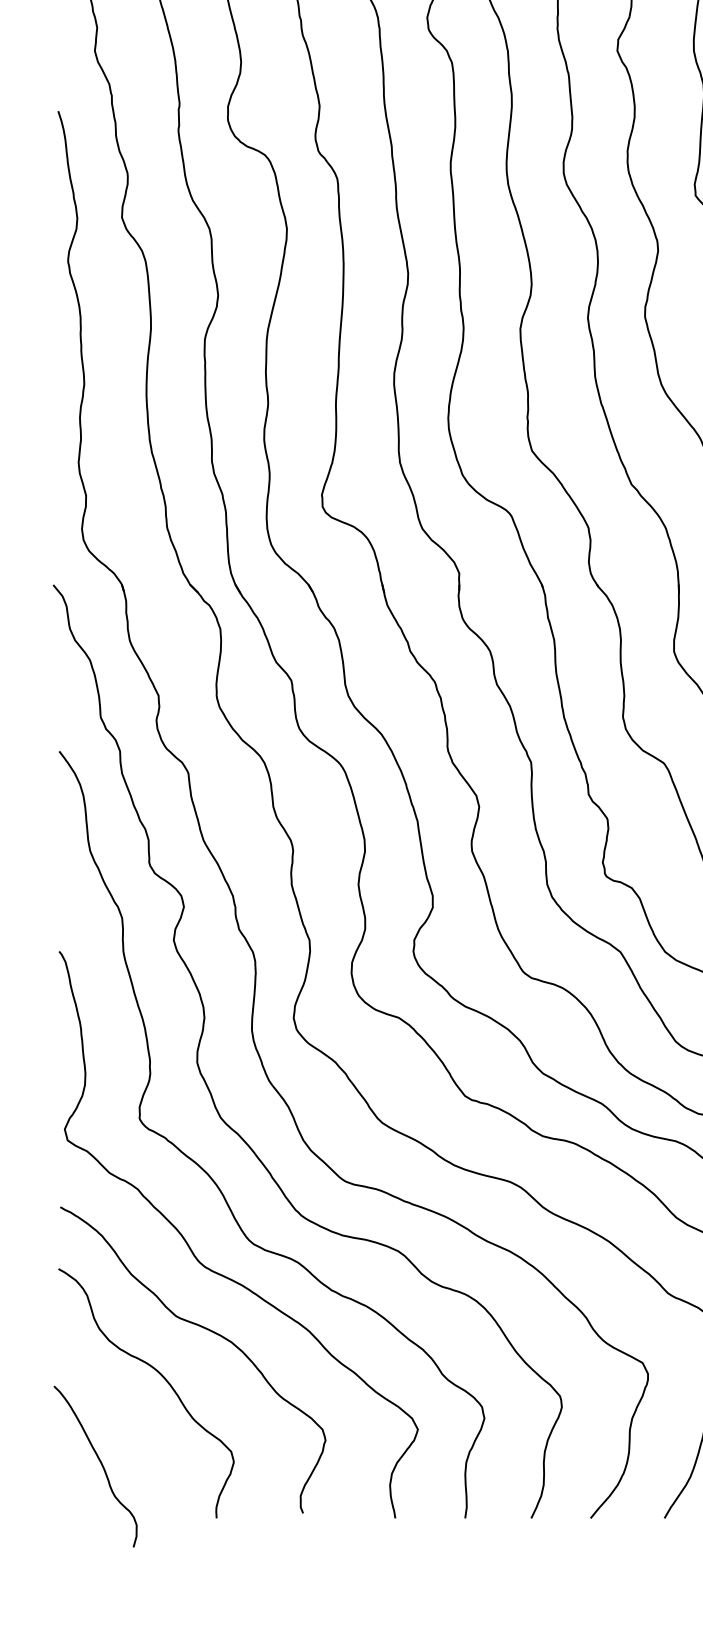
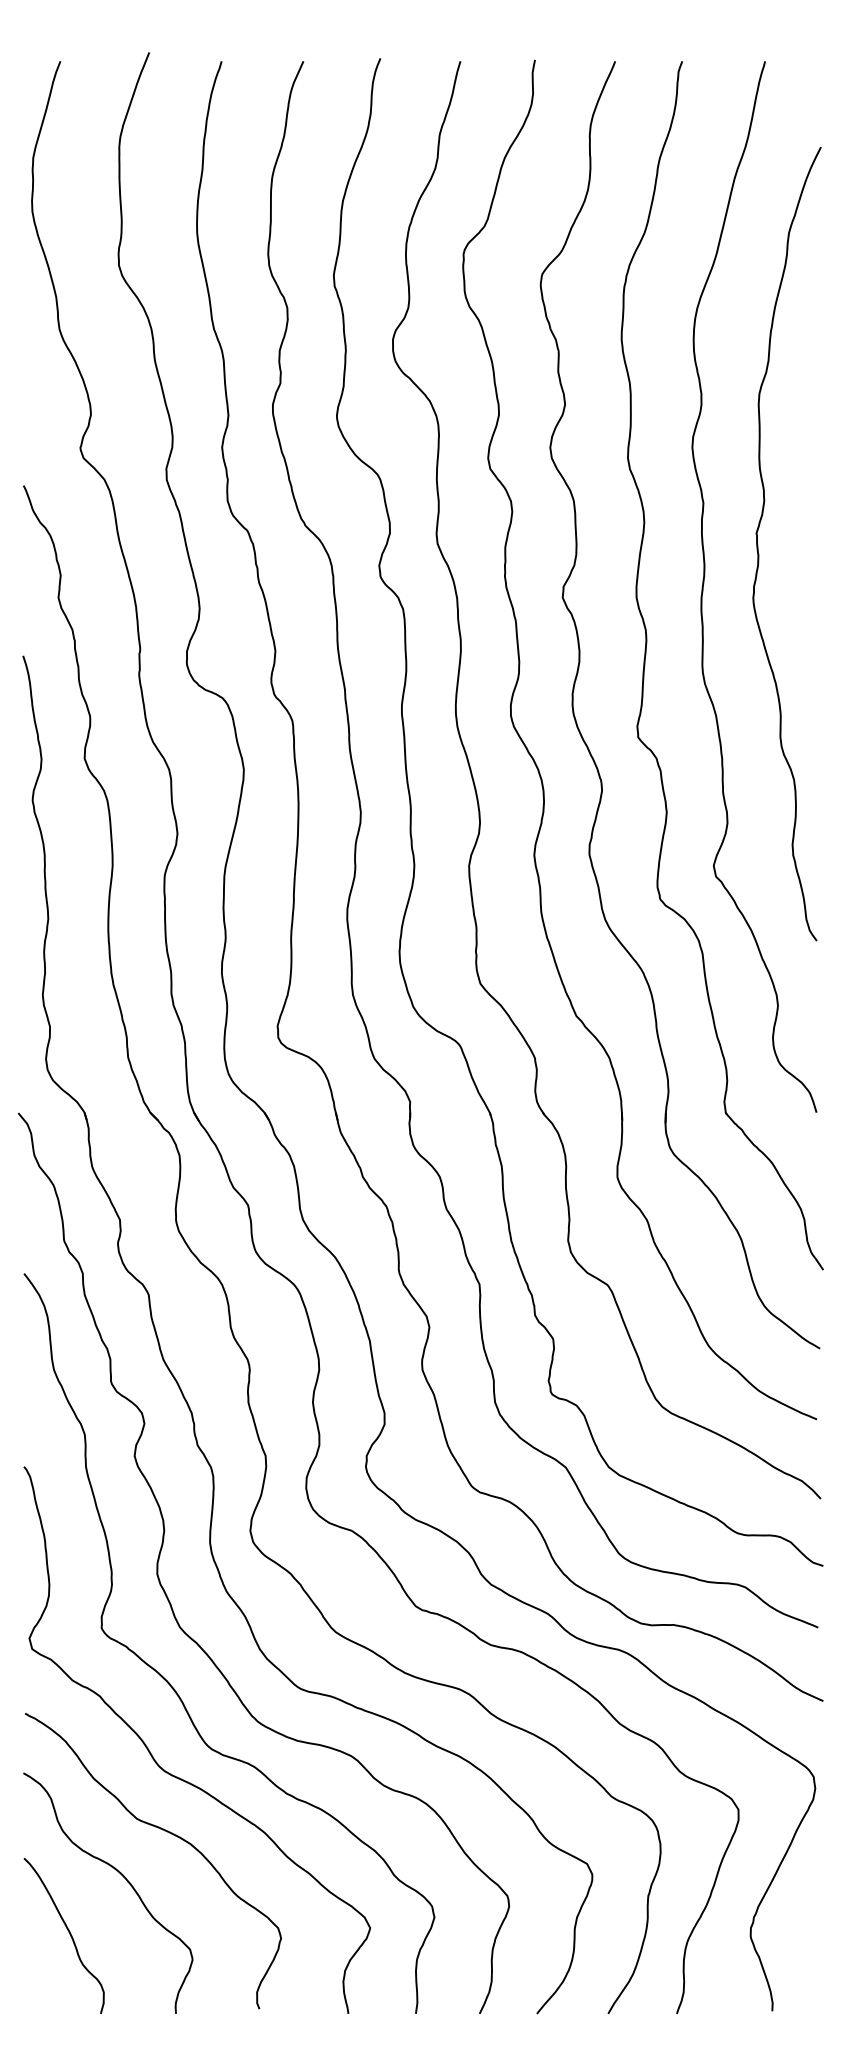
curve: (100, 1463) -> (68, 1932), moved

